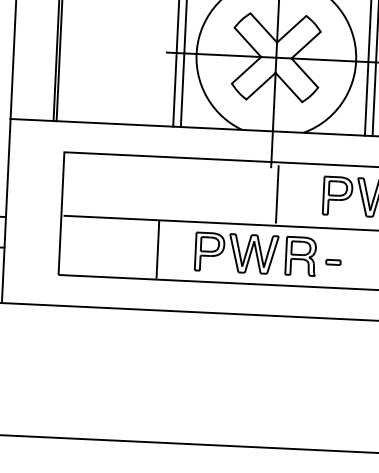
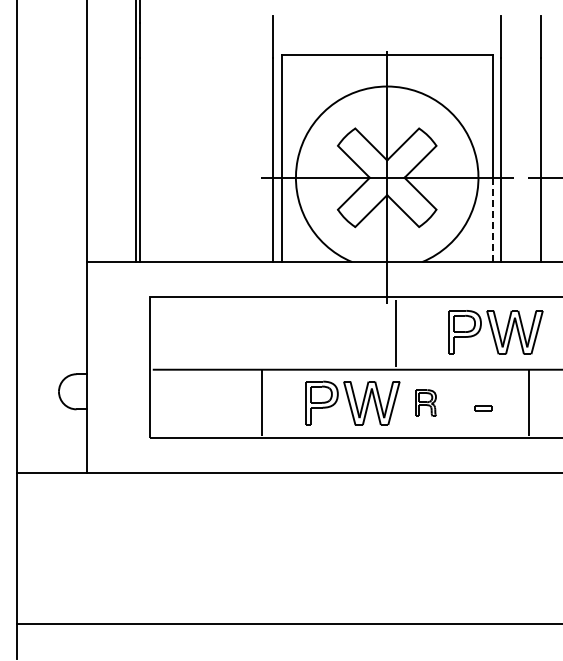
line: (366, 98) -> (492, 219), solid -> dashed
part: (300, 255) -> (425, 402), size x0.6
part: (333, 262) -> (483, 408), moved

